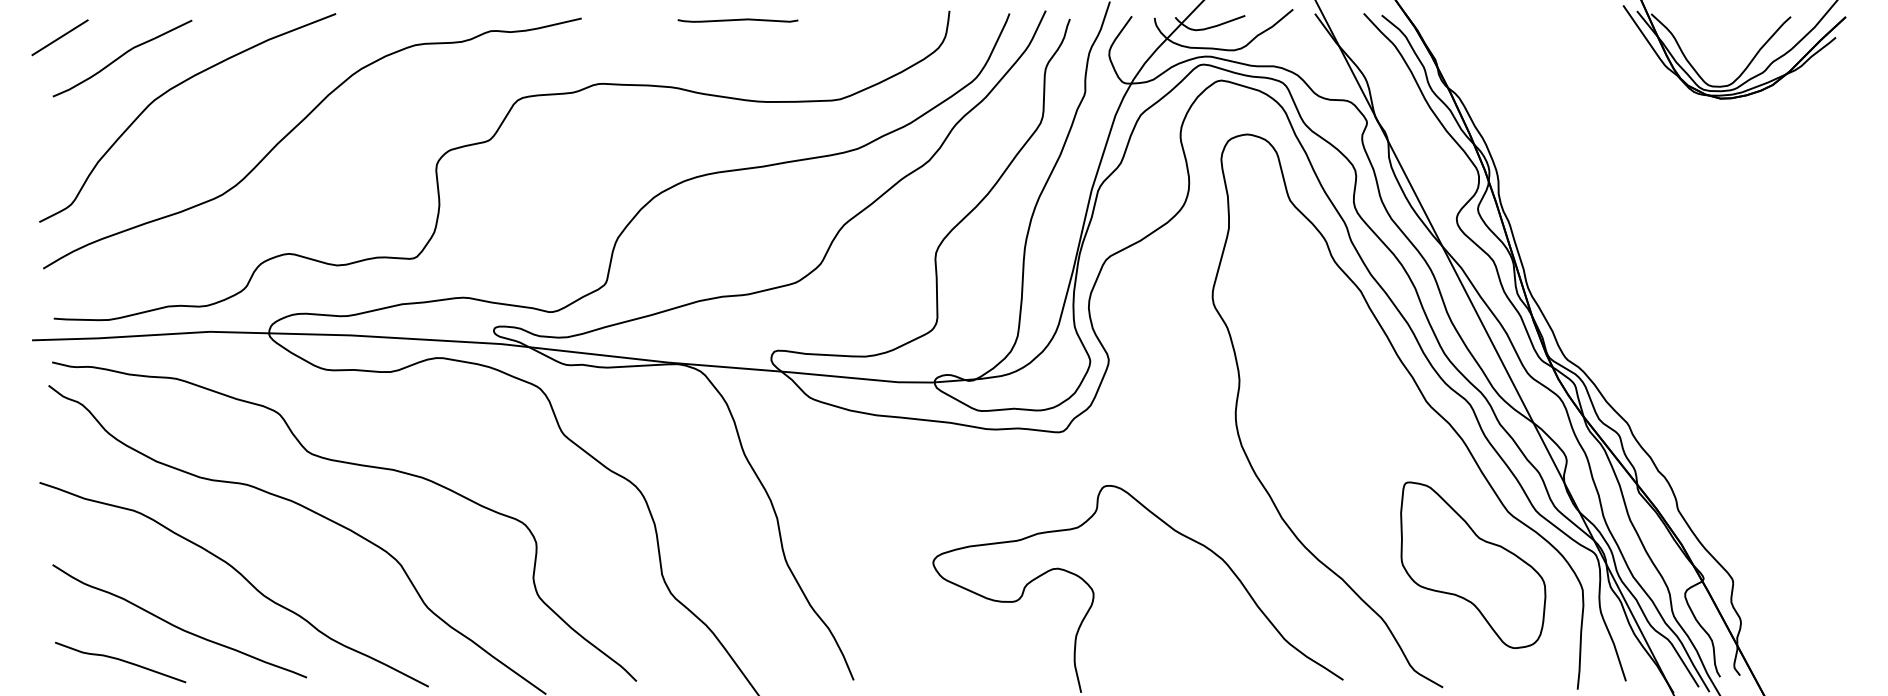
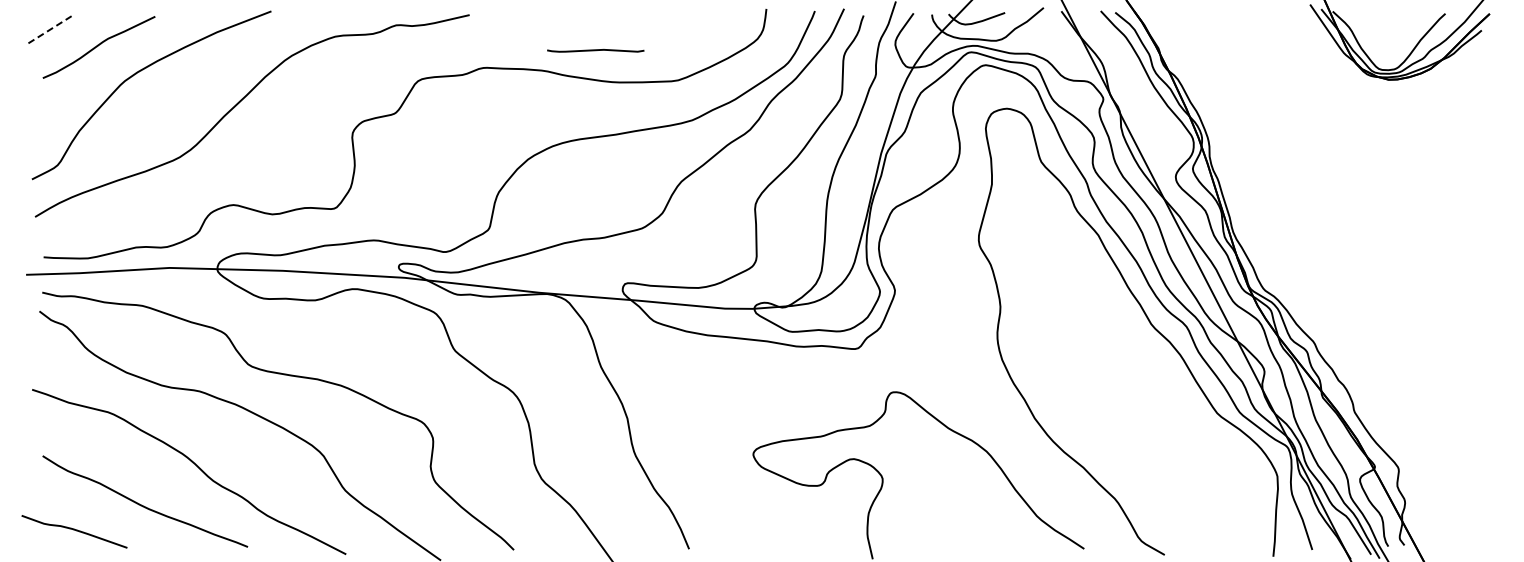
curve: (737, 20) -> (595, 50), moved
line: (59, 37) -> (48, 30), solid -> dashed
part: (1473, 565) -> (1189, 456), removed
curve: (120, 660) -> (74, 530), moved

